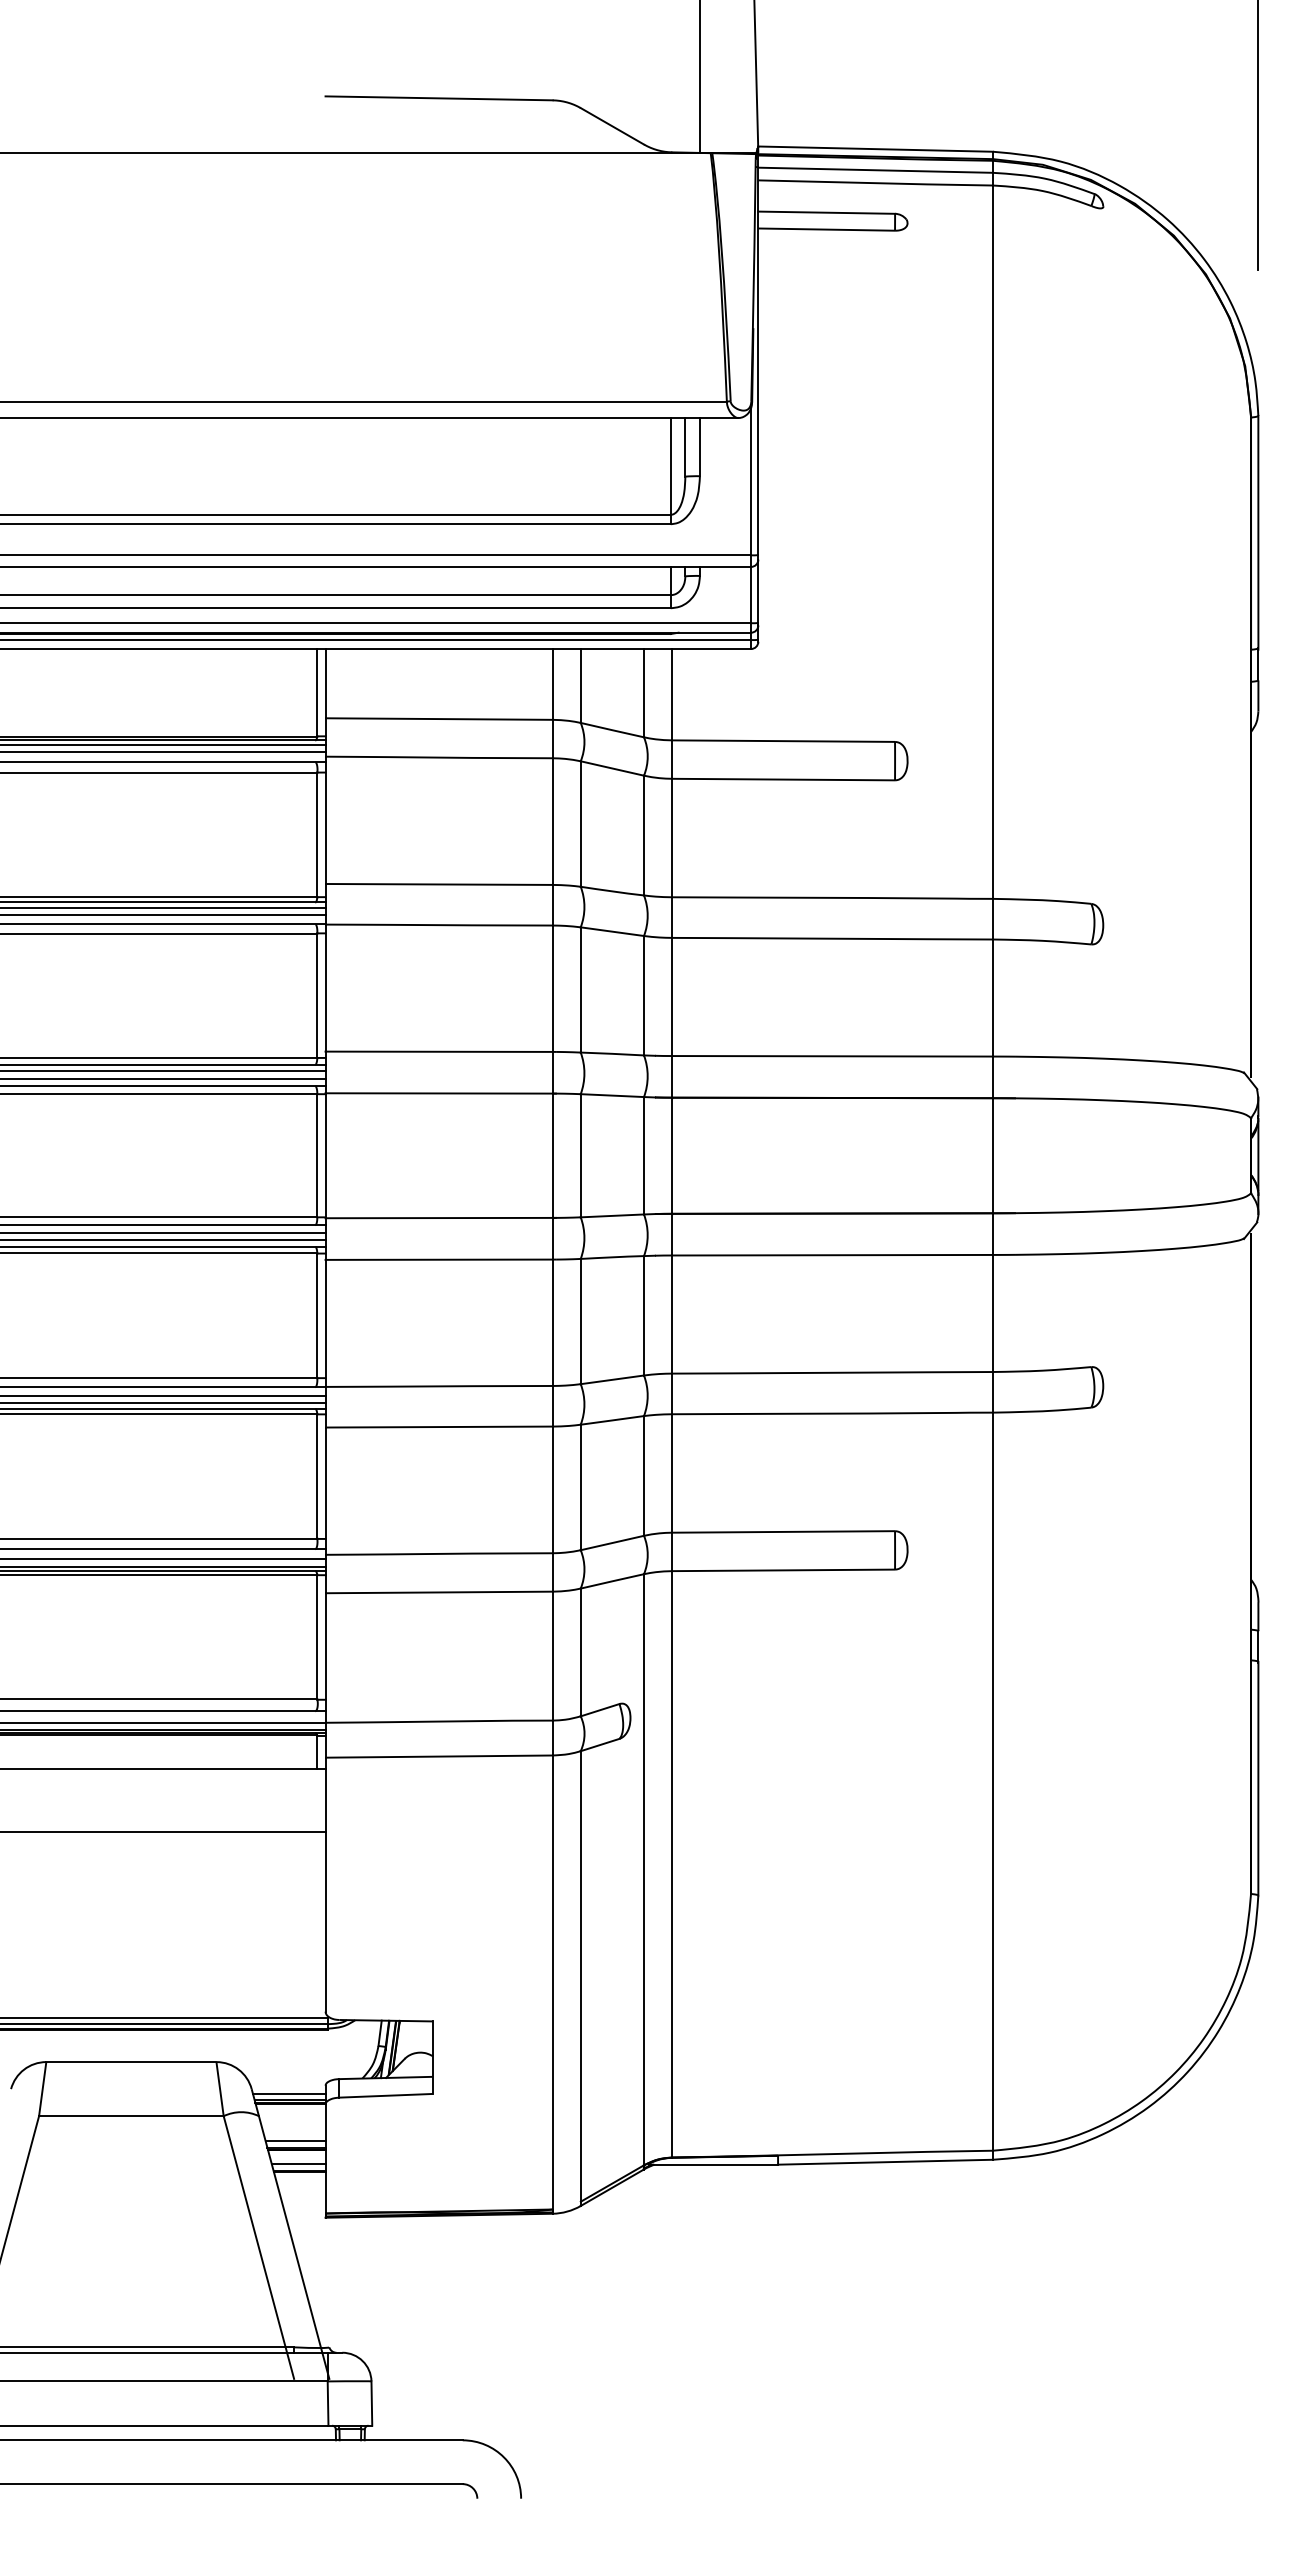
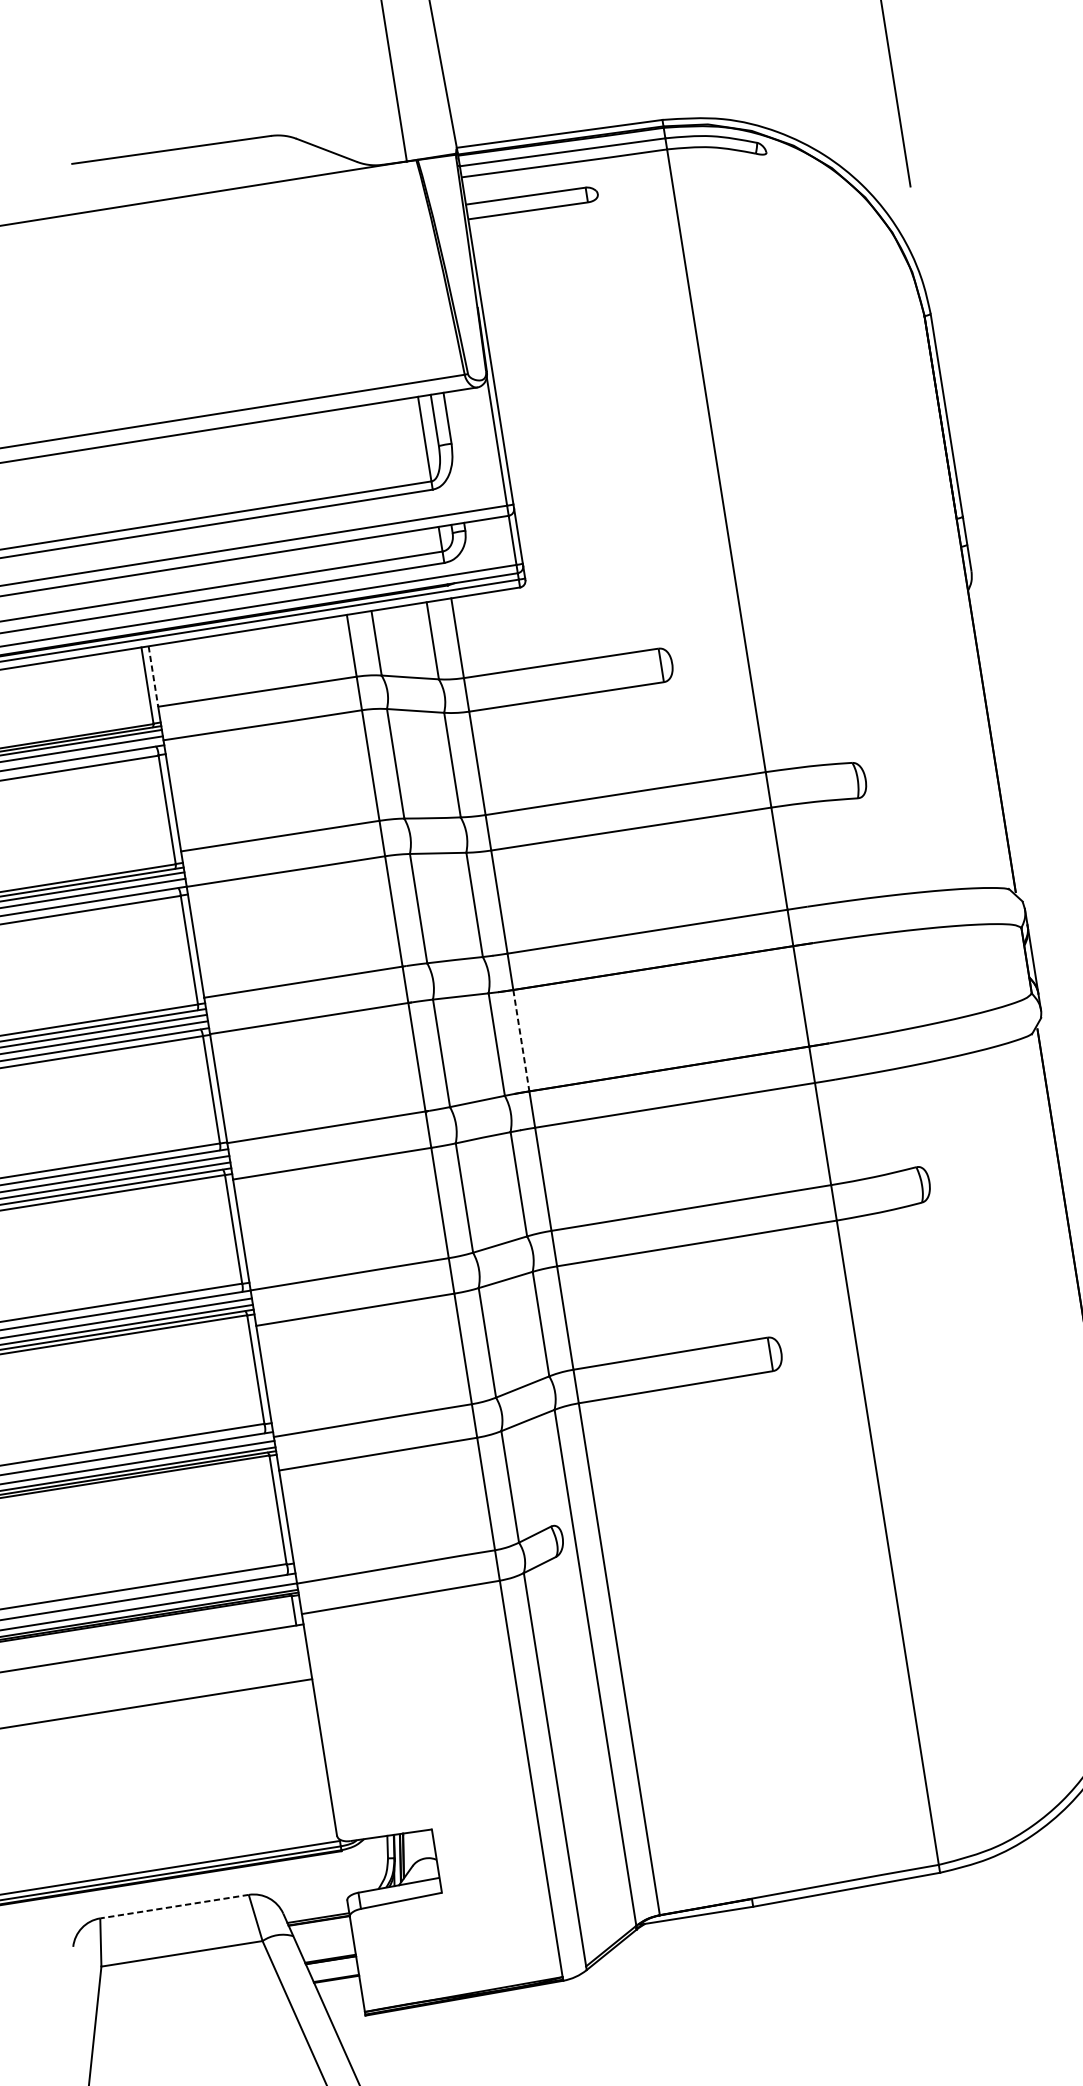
line: (325, 683) -> (153, 676), solid -> dashed
line: (672, 1156) -> (521, 1041), solid -> dashed
line: (130, 2062) -> (173, 1907), solid -> dashed
line: (288, 2093) -> (316, 1912), removed
line: (295, 2140) -> (328, 1952), removed
line: (298, 2163) -> (334, 1972), removed

